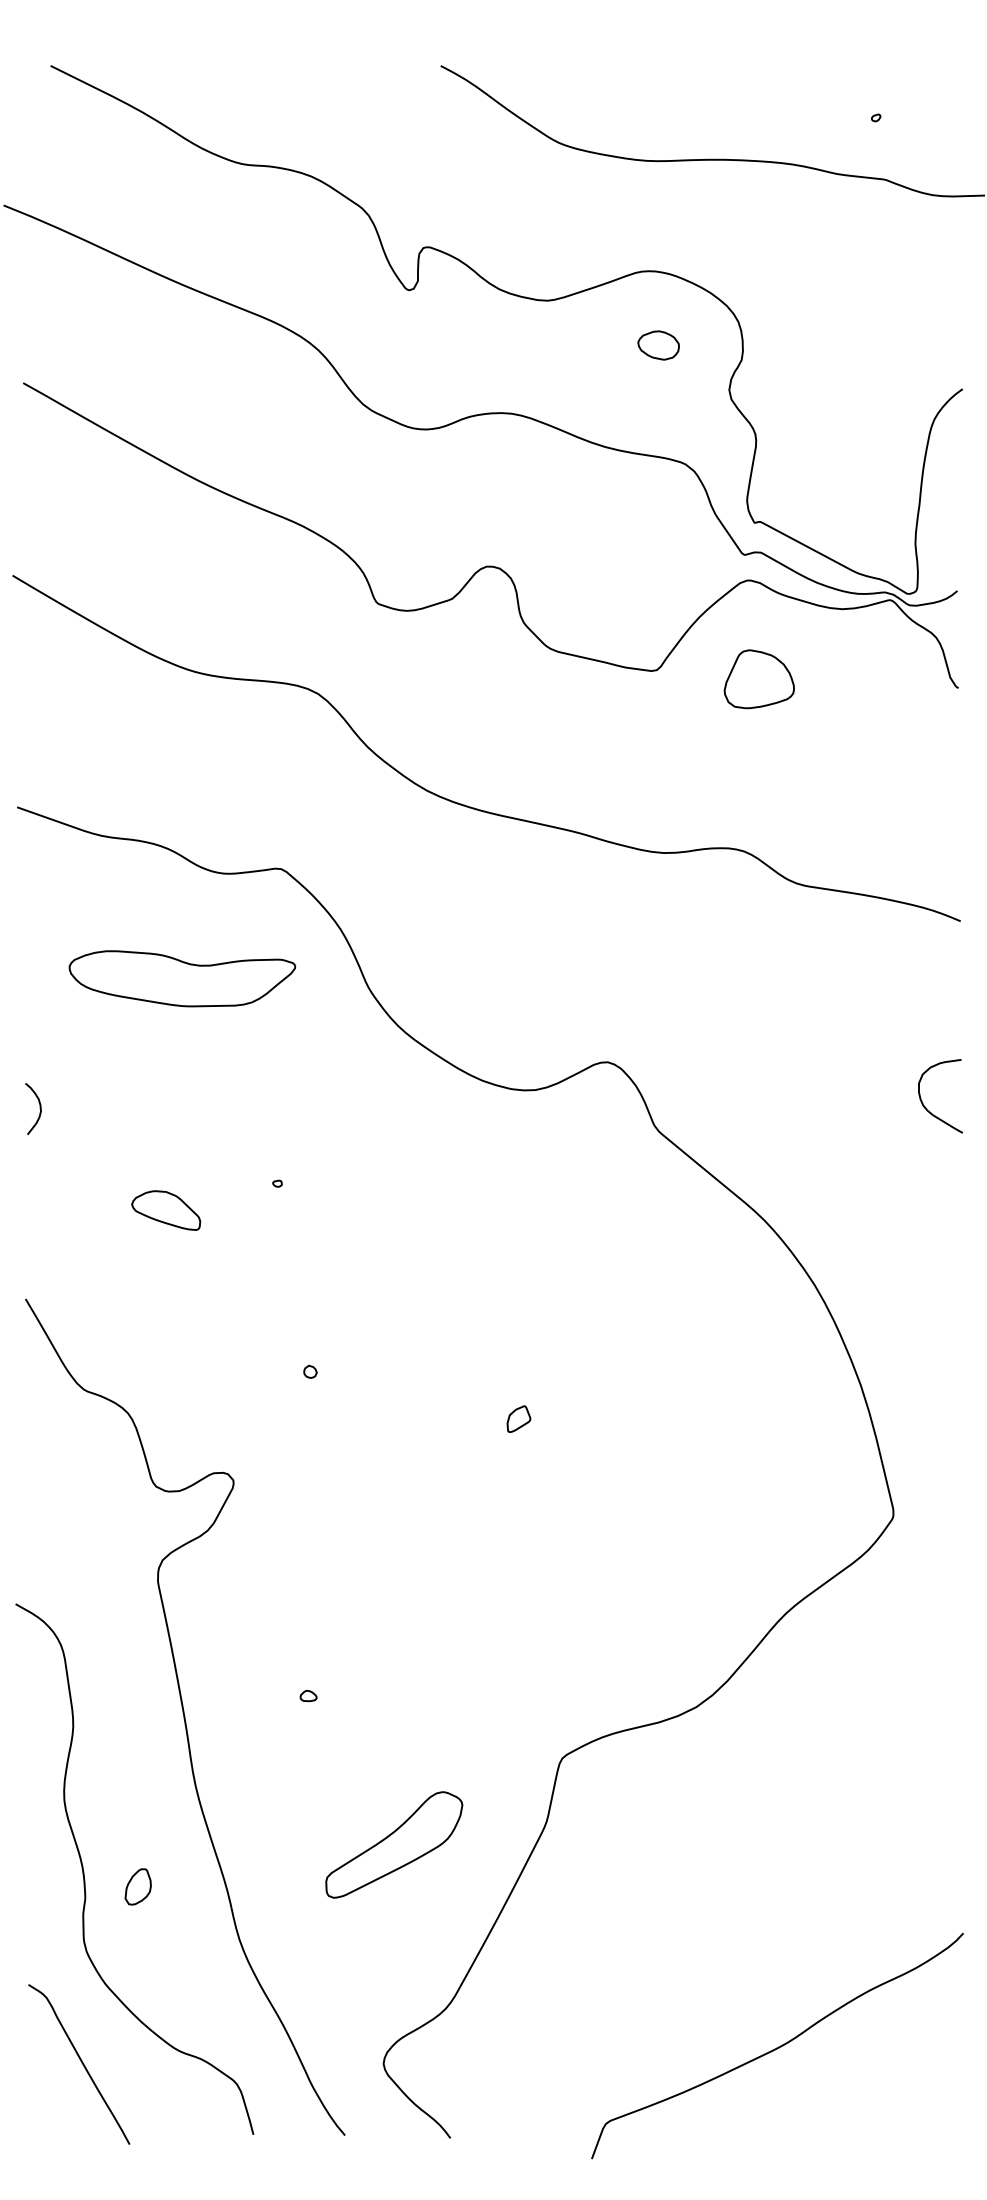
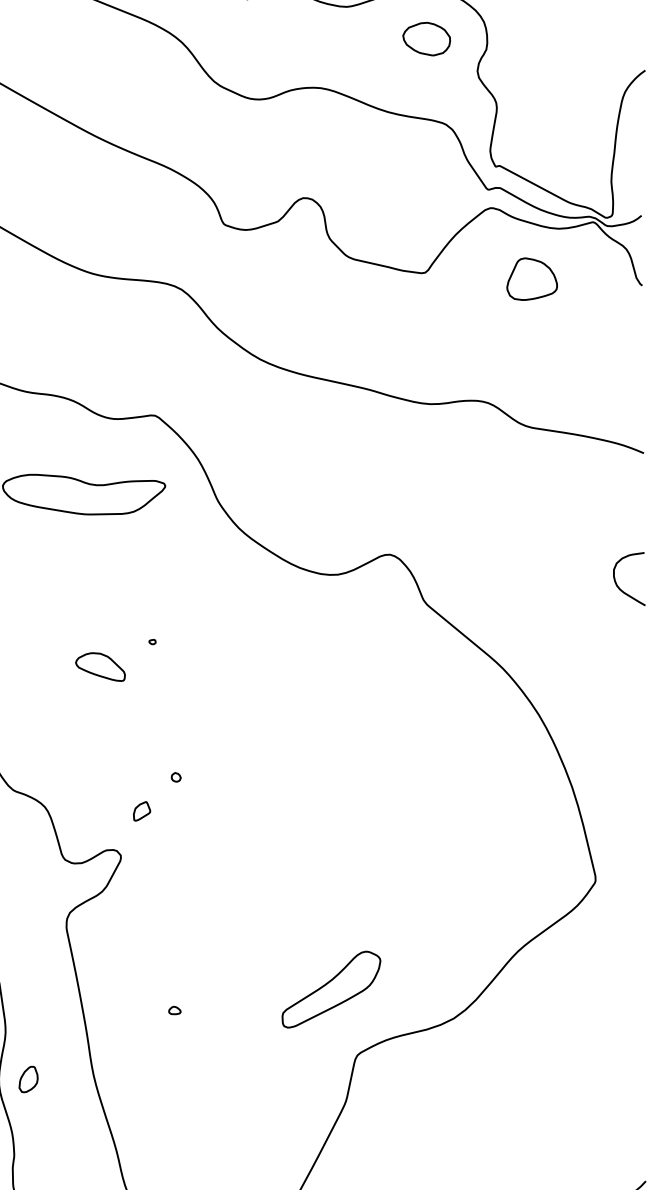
part: (658, 345) -> (426, 39), size x1.6
part: (758, 679) -> (531, 279), moved
part: (166, 1210) -> (100, 667), moved
part: (518, 1418) -> (141, 810), moved
part: (394, 1844) -> (331, 989), moved
part: (137, 1886) -> (28, 1079), moved

